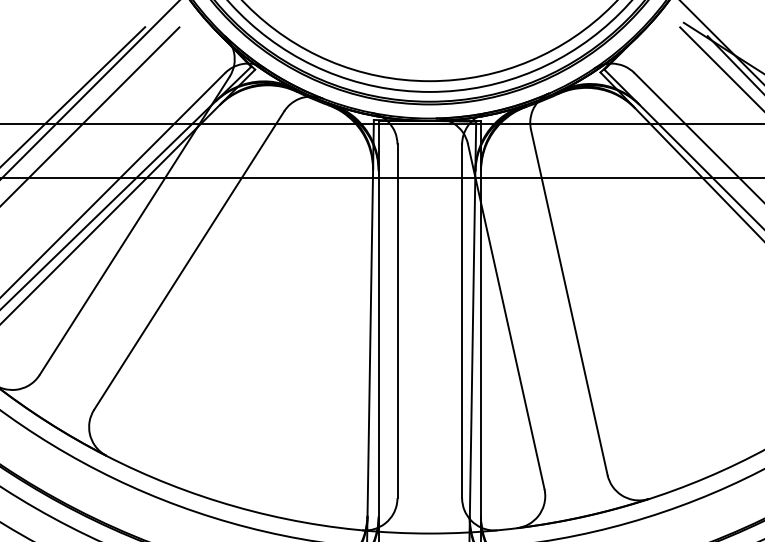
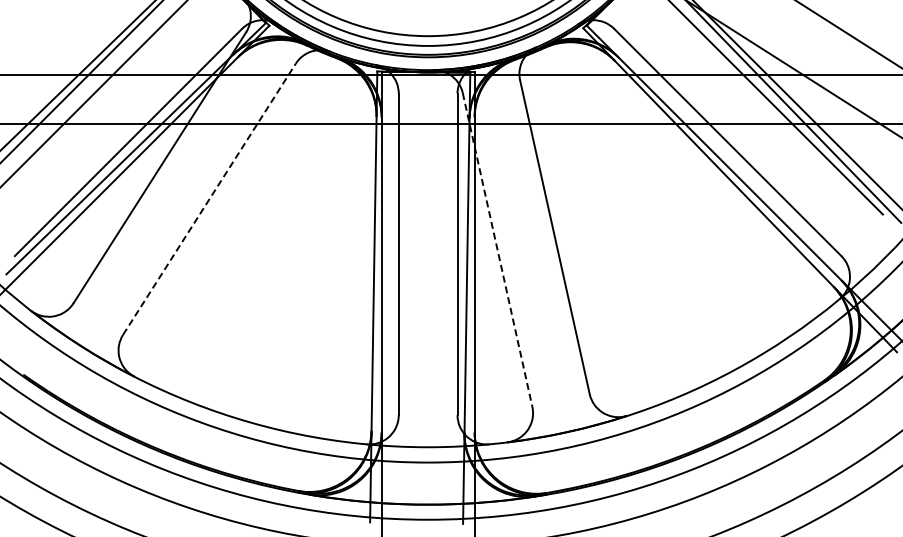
line: (189, 260) -> (209, 199), solid -> dashed
line: (506, 315) -> (497, 249), solid -> dashed

